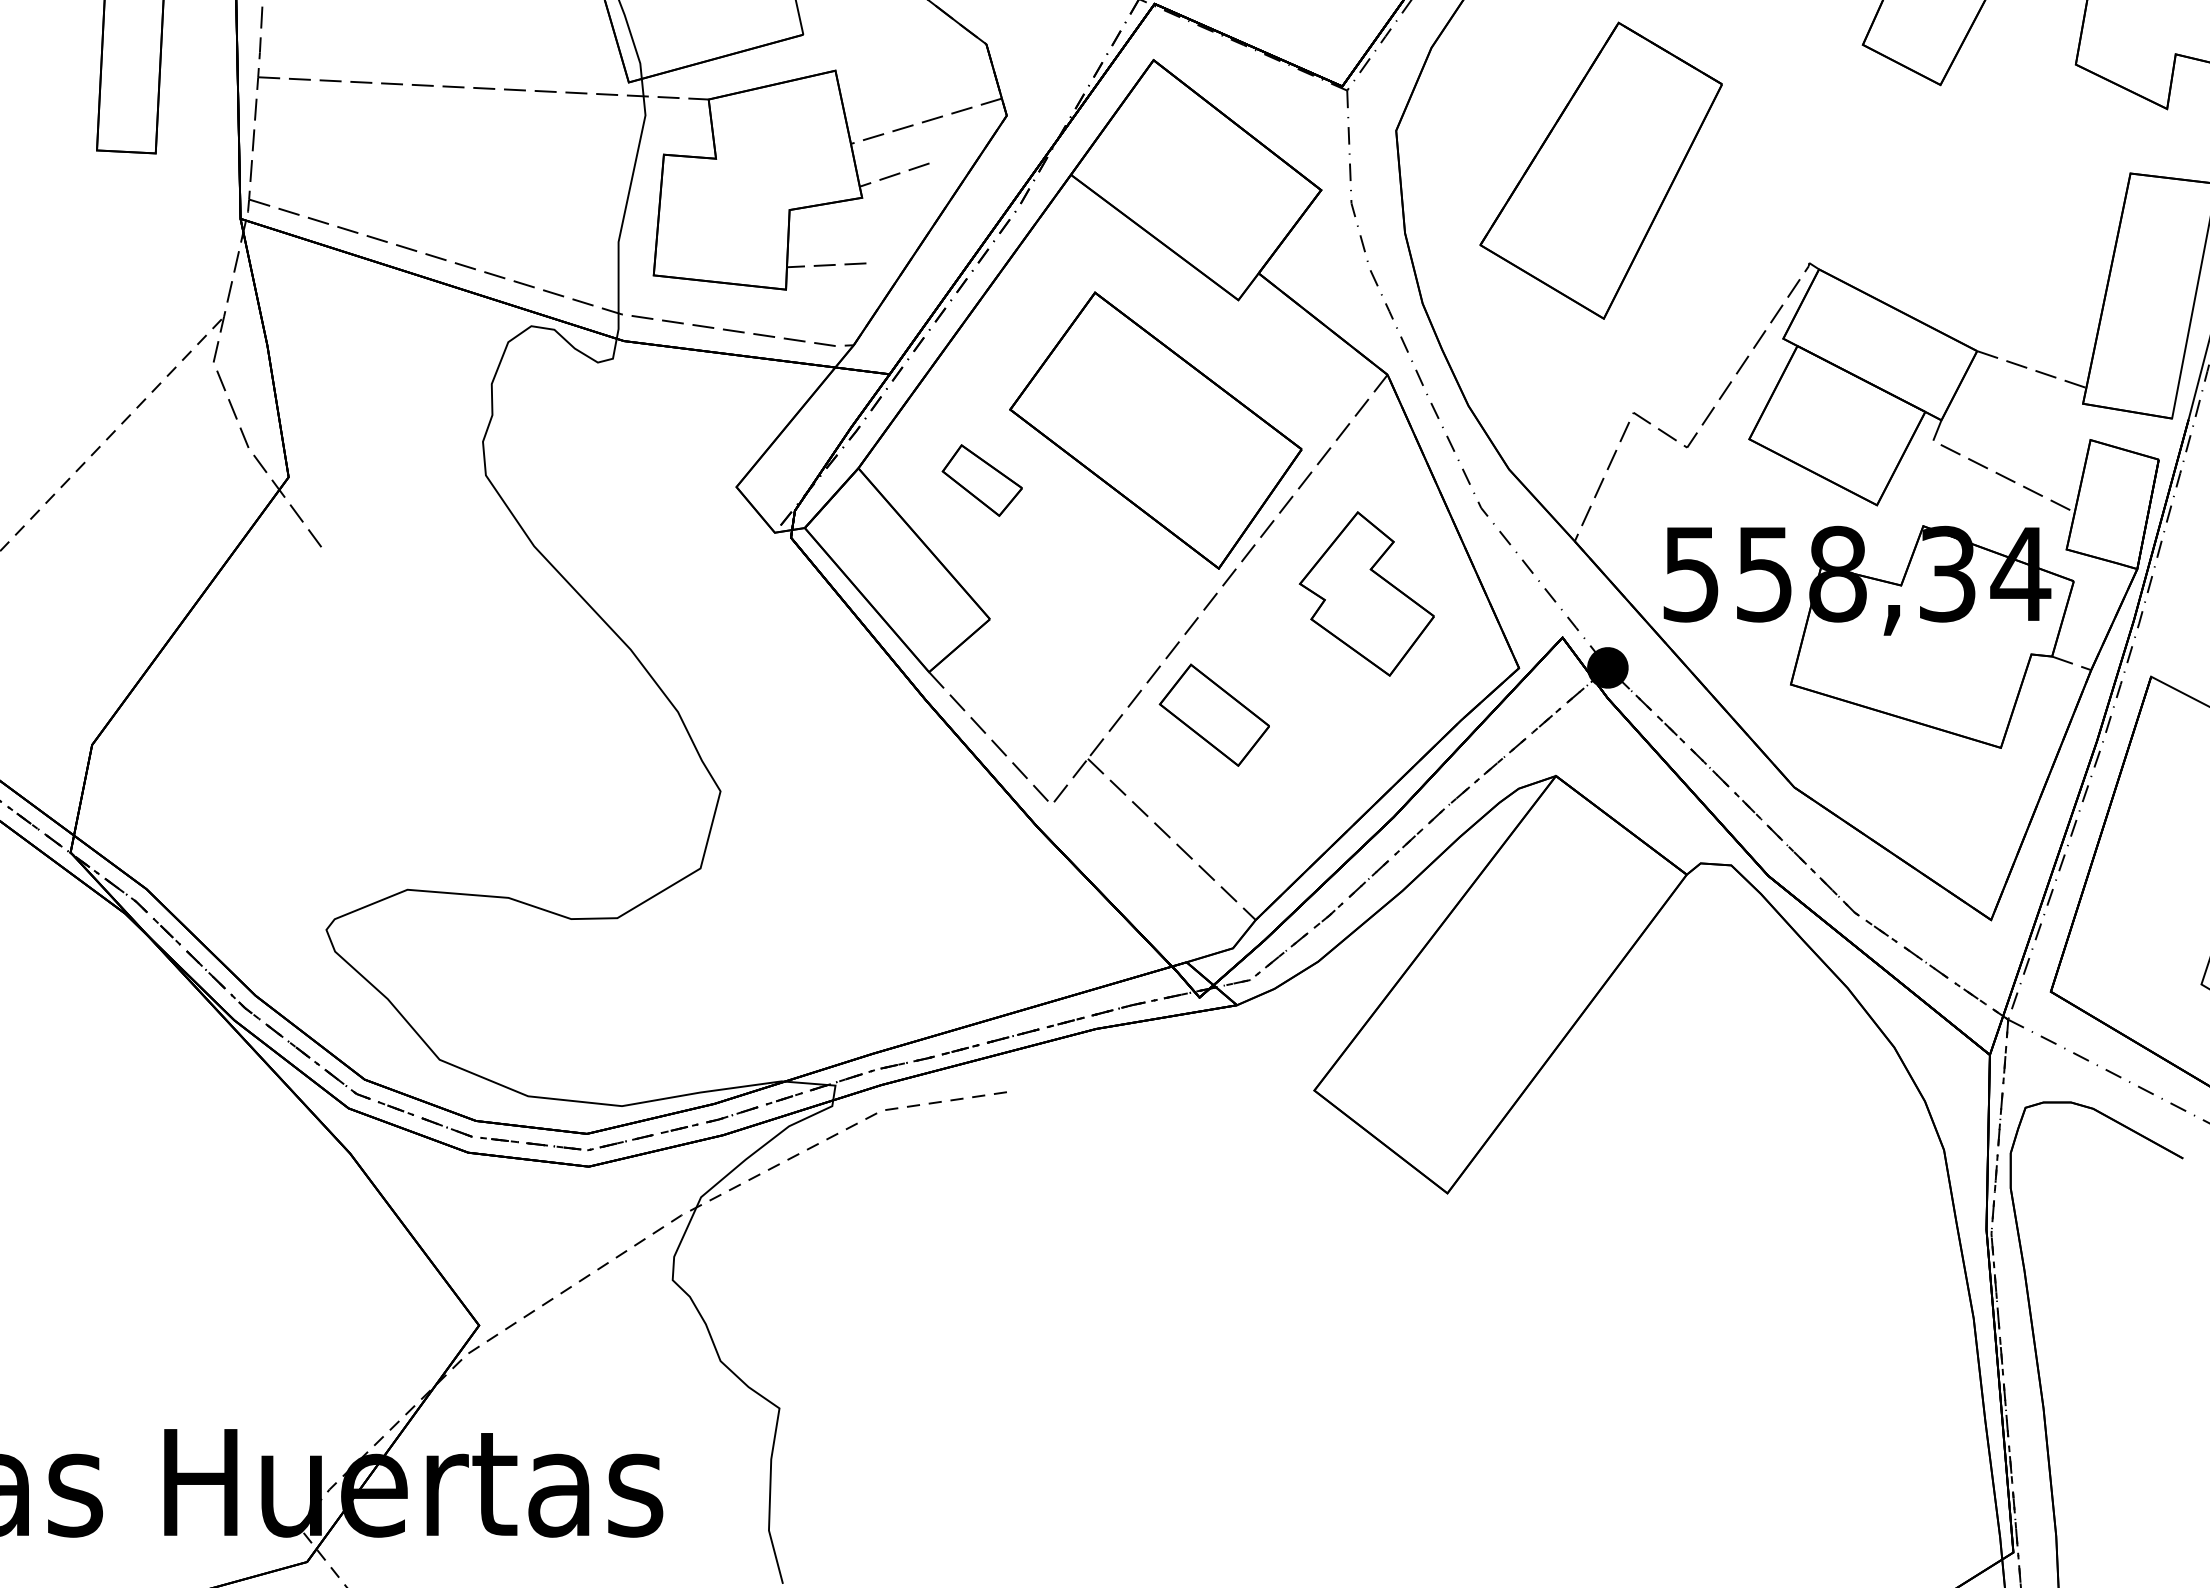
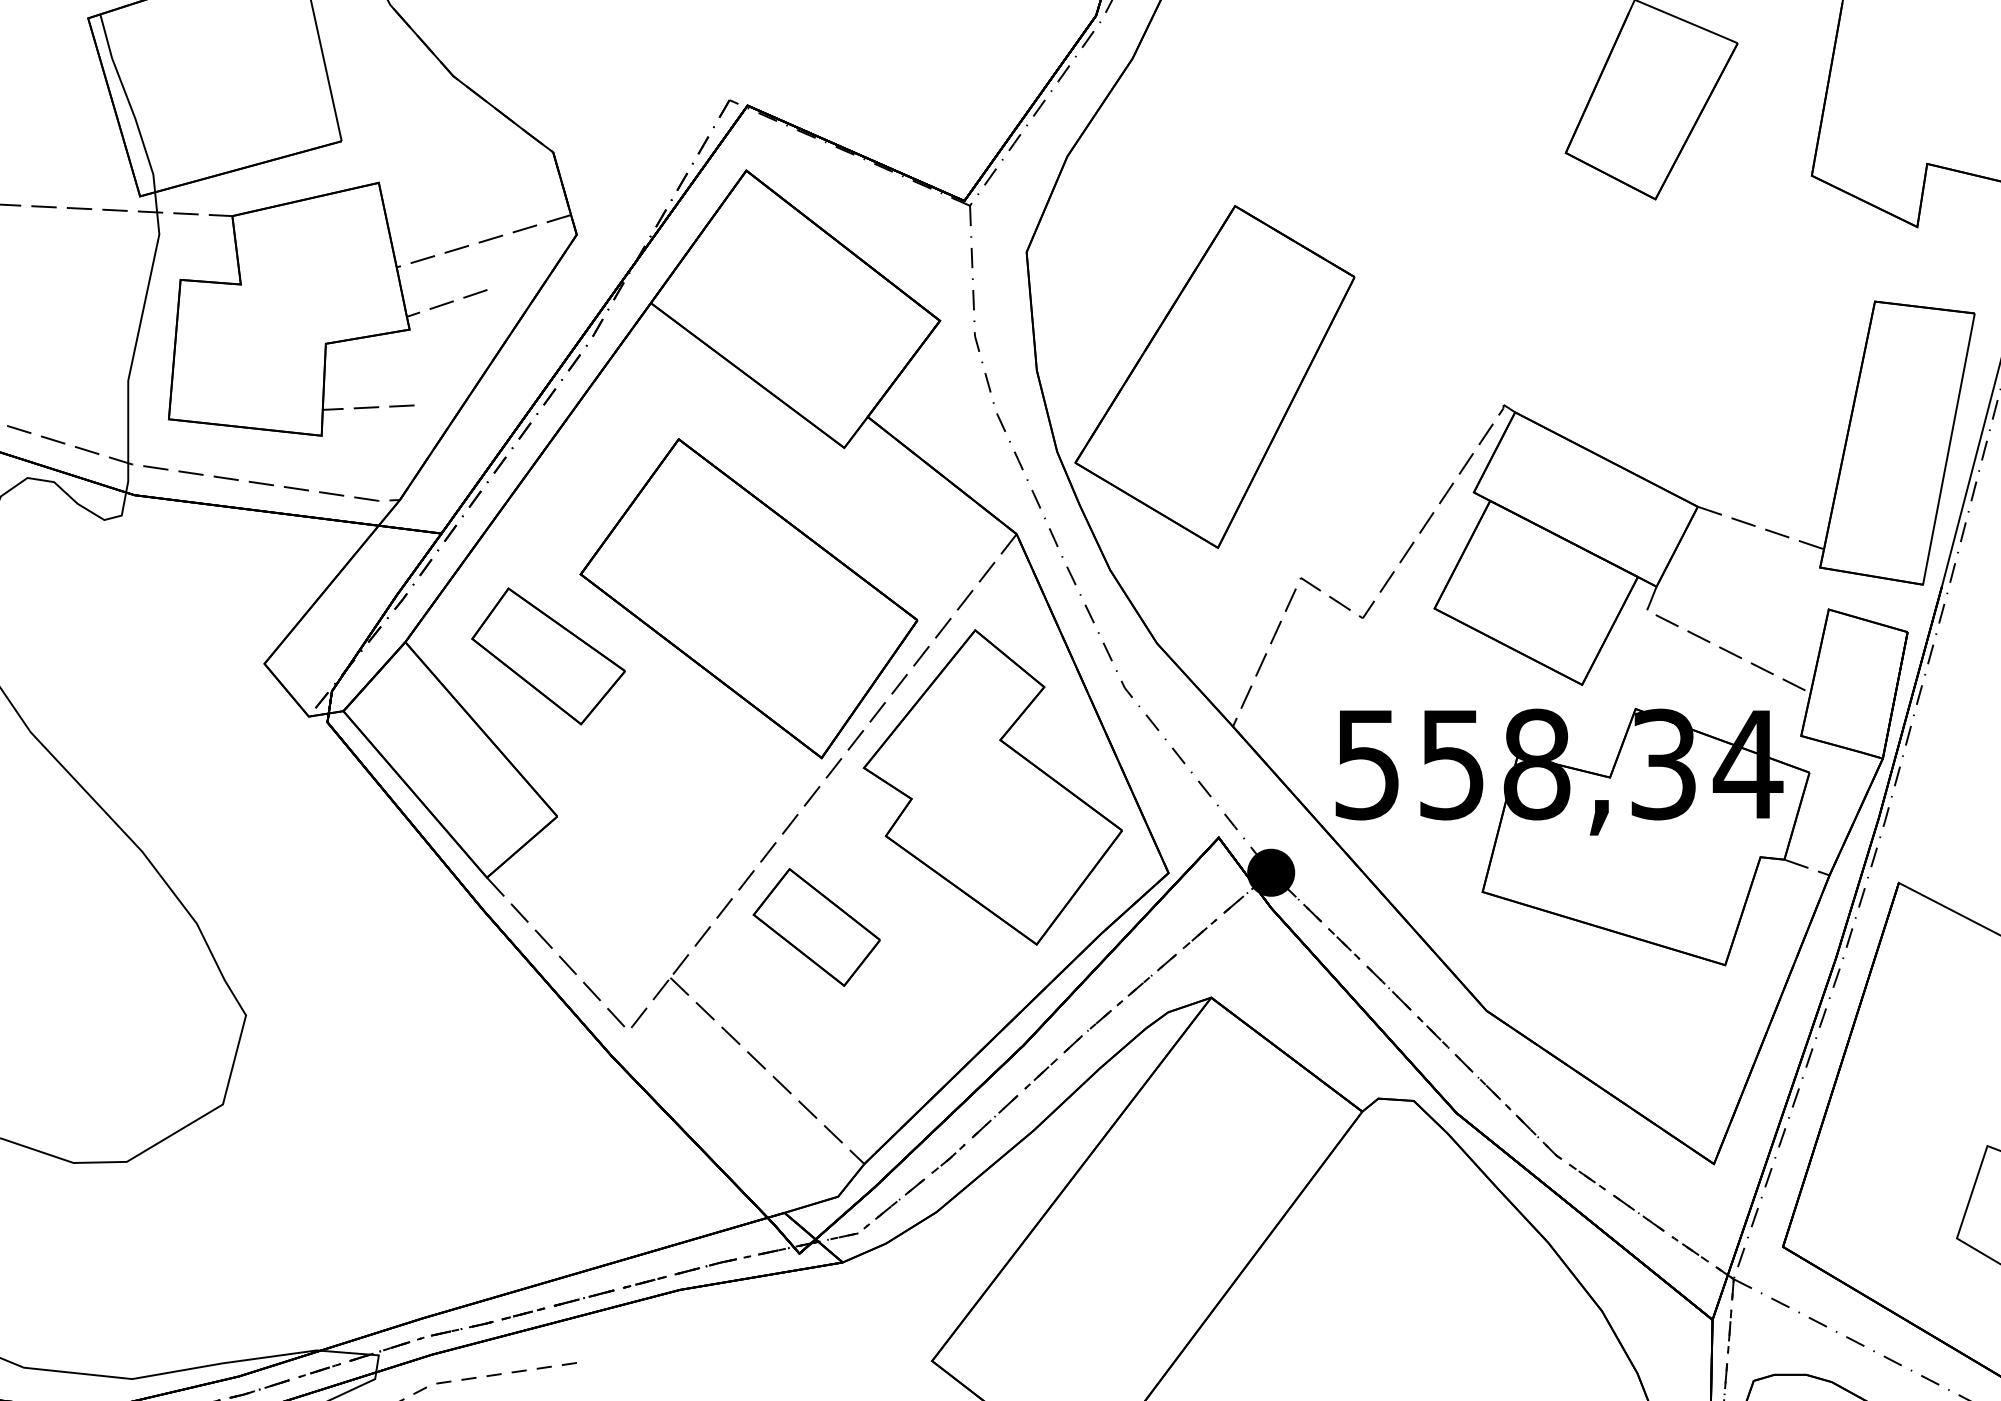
part: (1600, 170) -> (1214, 376), moved
part: (982, 480) -> (548, 656), size x1.67
part: (1366, 593) -> (992, 786), size x1.67

